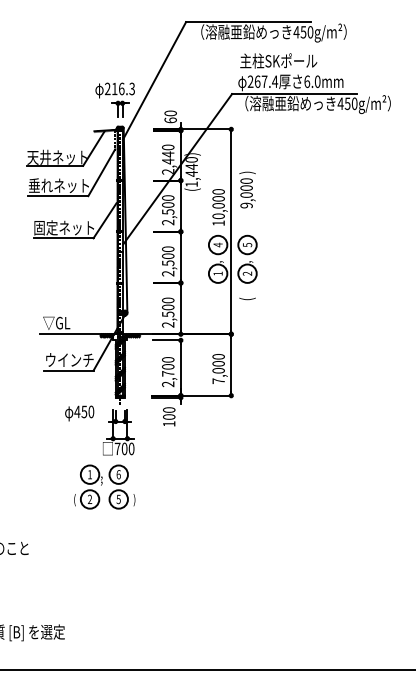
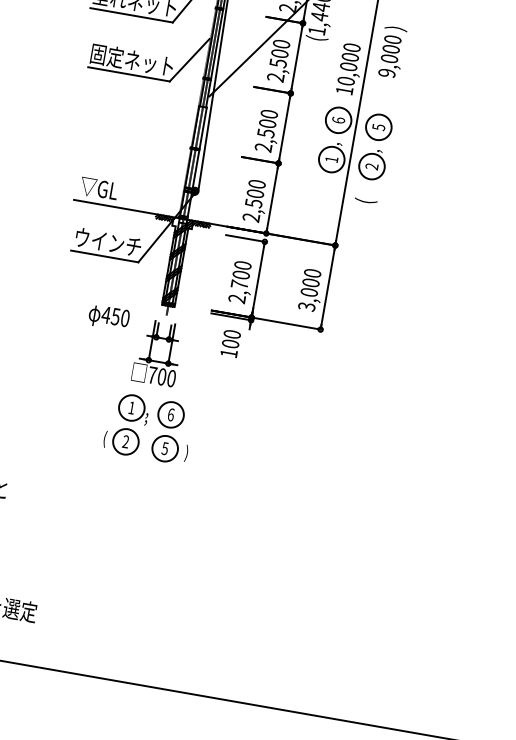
text: (217, 245) -> (337, 120), 4 -> 6
text: (218, 381) -> (306, 307), 7,000 -> 3,000
part: (104, 486) -> (148, 427), moved

